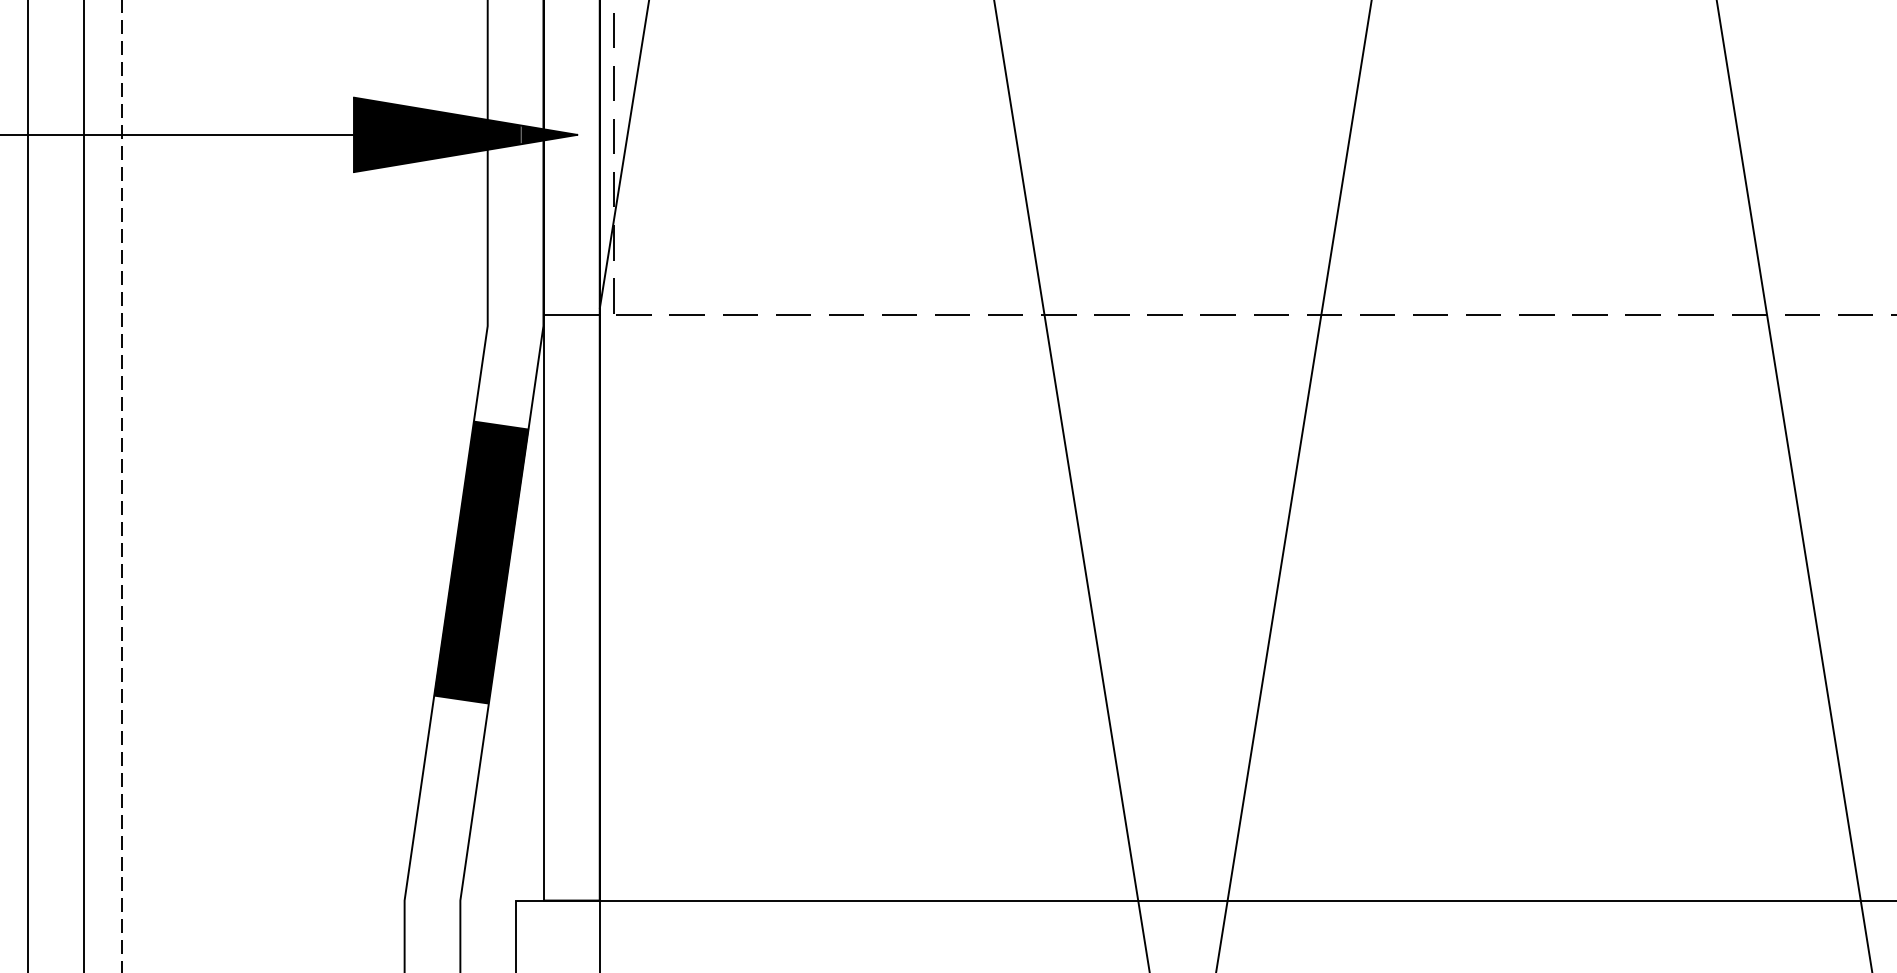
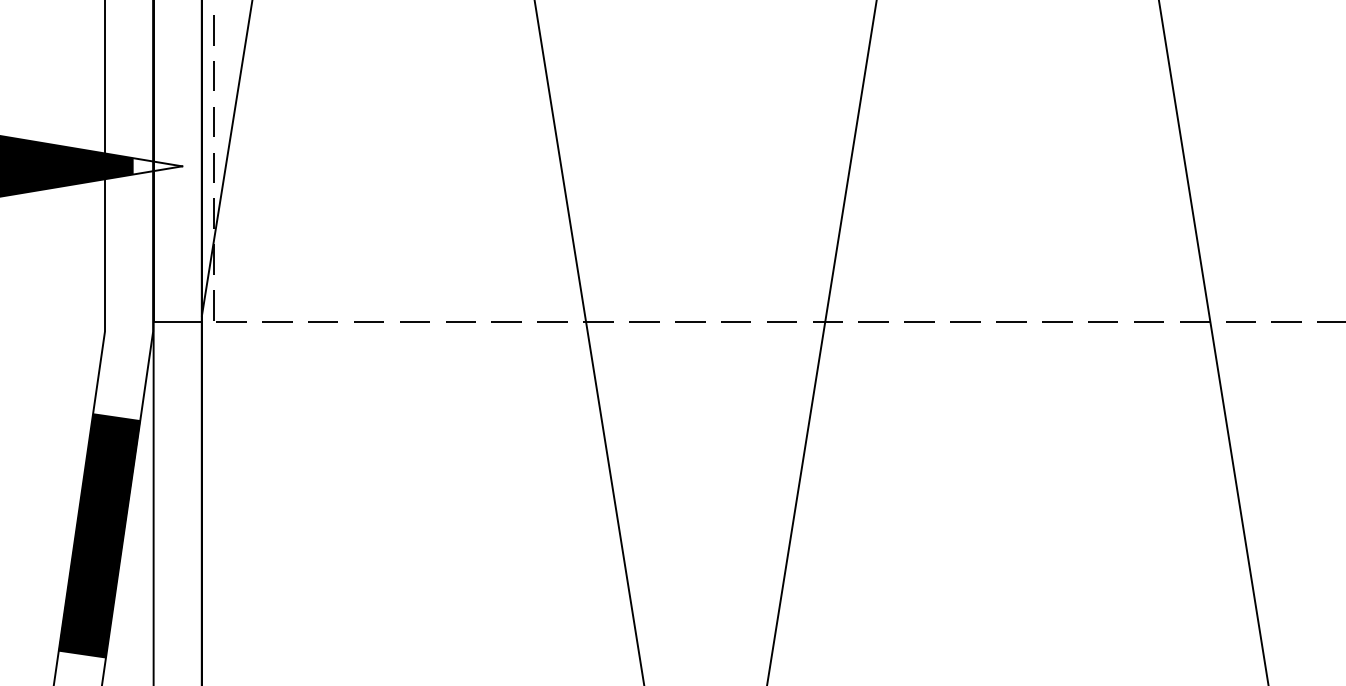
fill: (549, 134) -> (158, 166), removed

